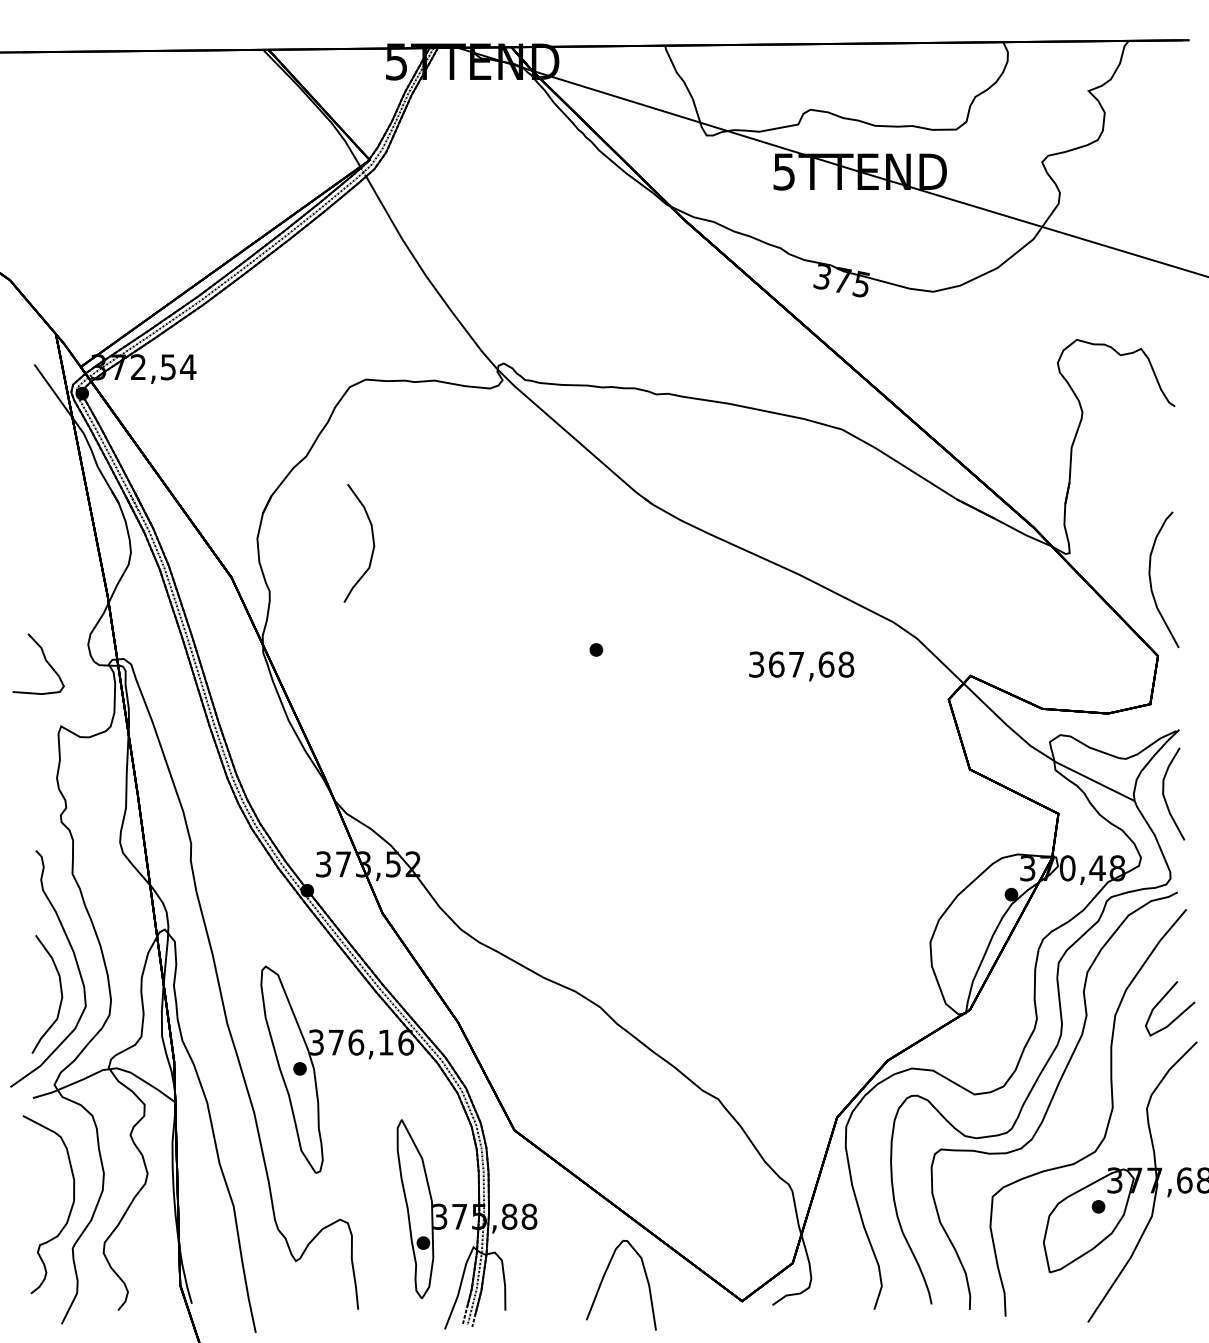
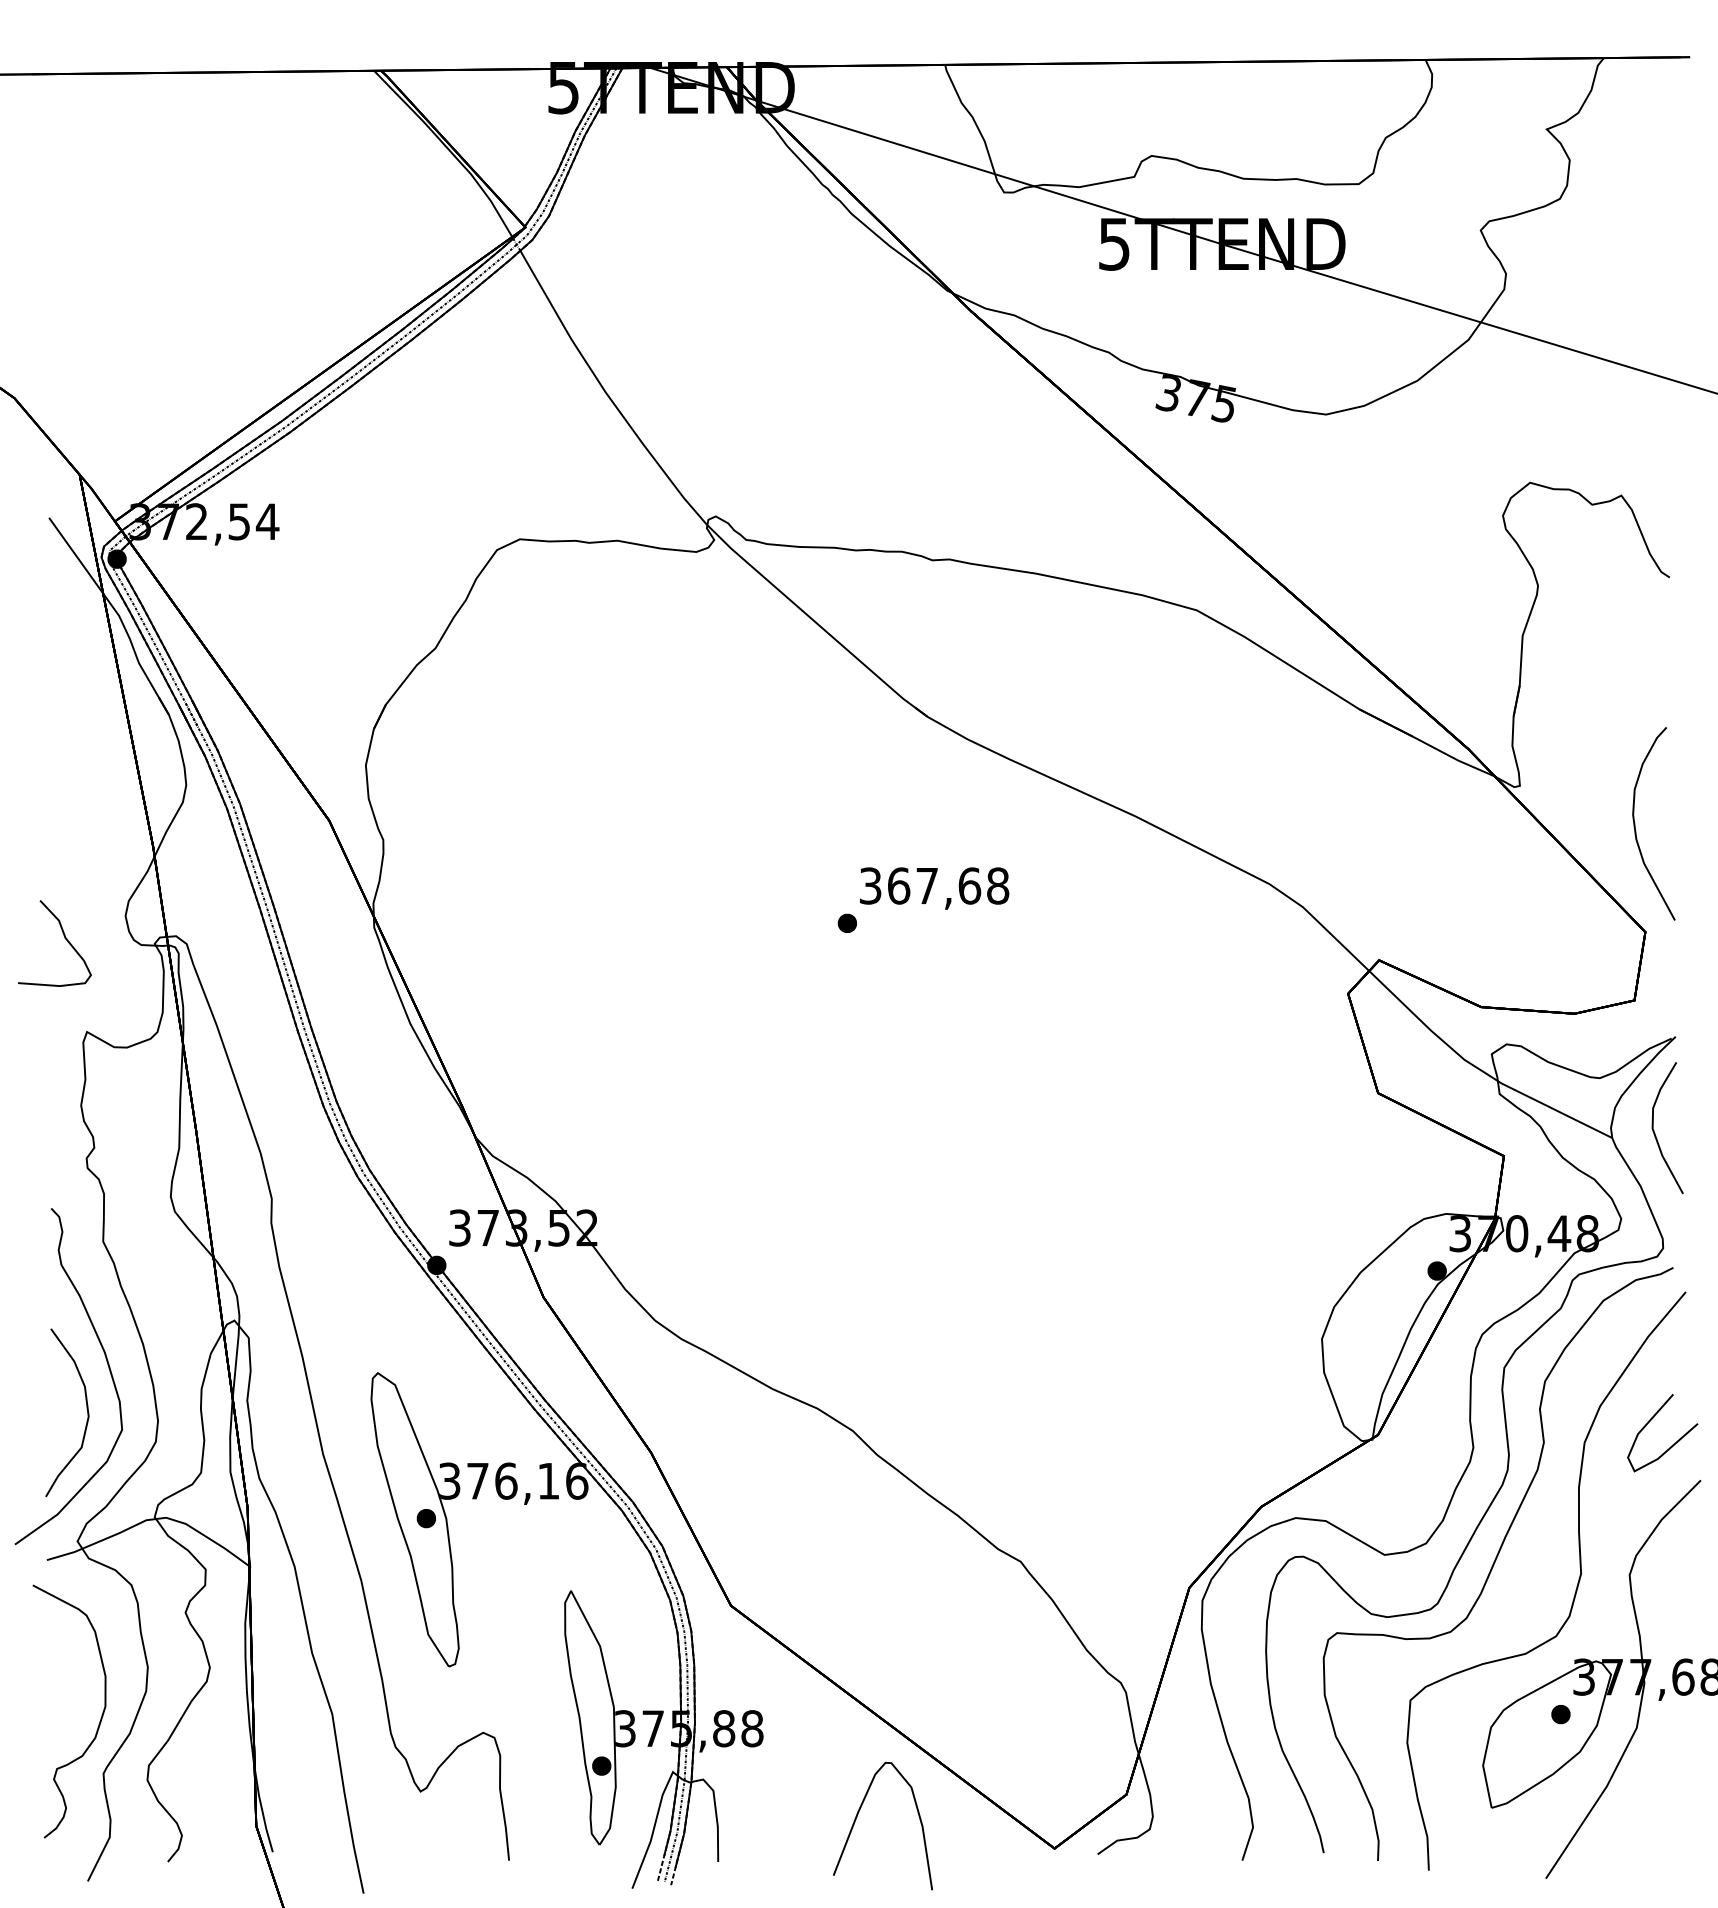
part: (372, 541) -> (529, 769), removed
text: (801, 666) -> (934, 888), moved

